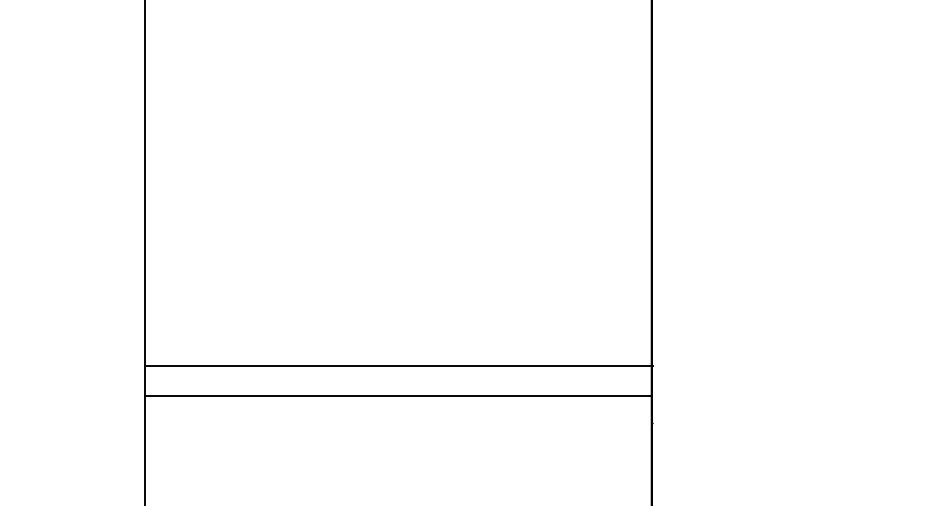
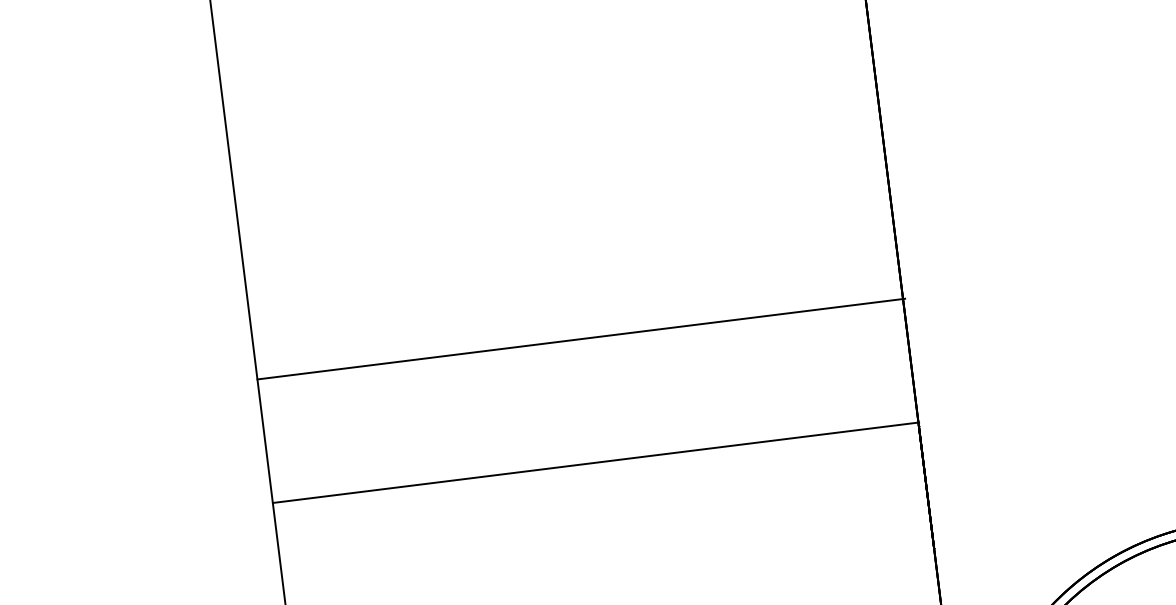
line: (398, 365) -> (580, 338), moved
line: (398, 395) -> (595, 462), moved

